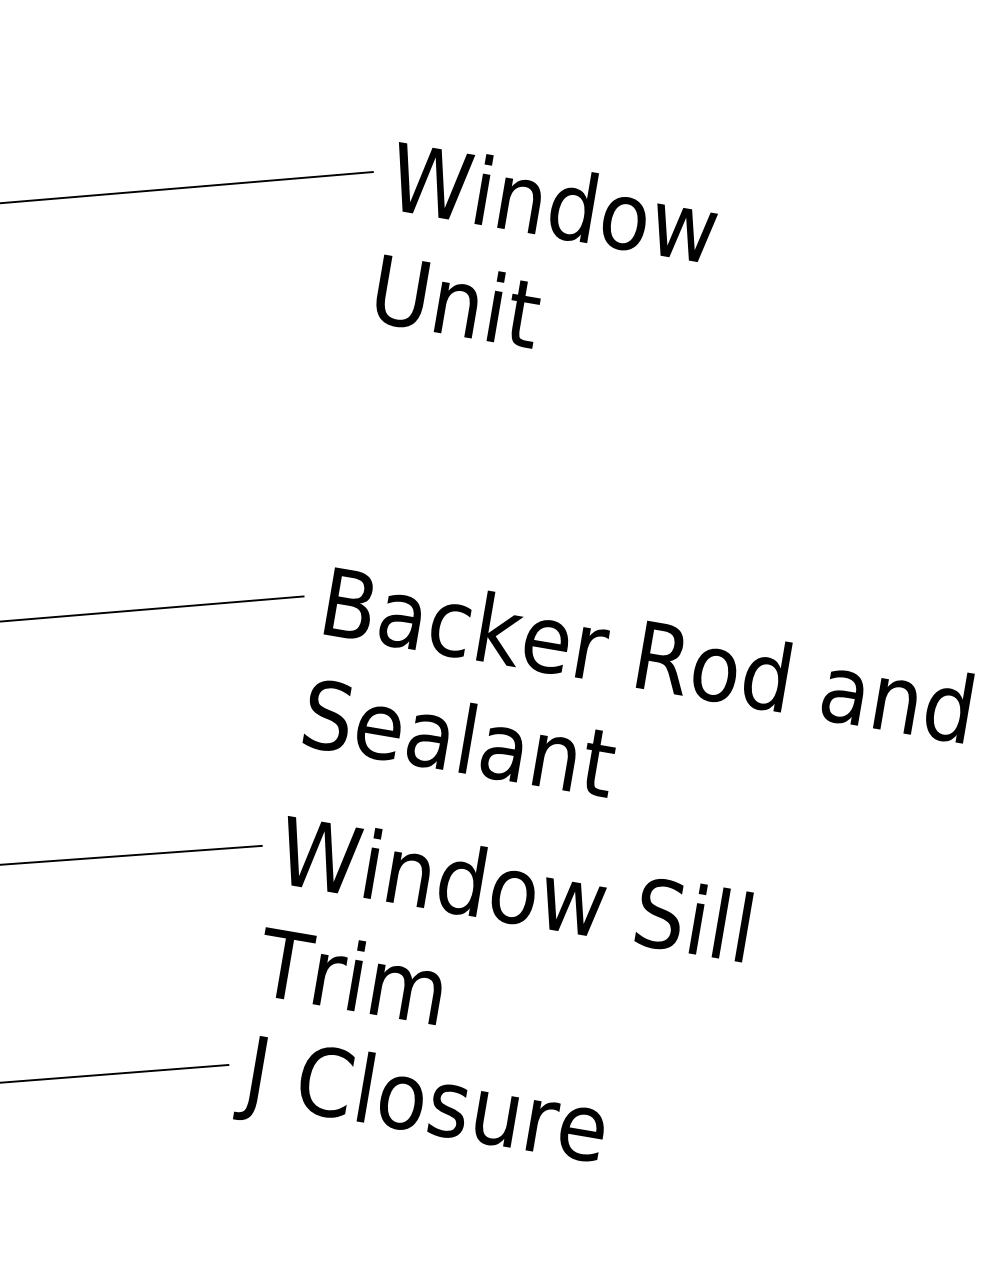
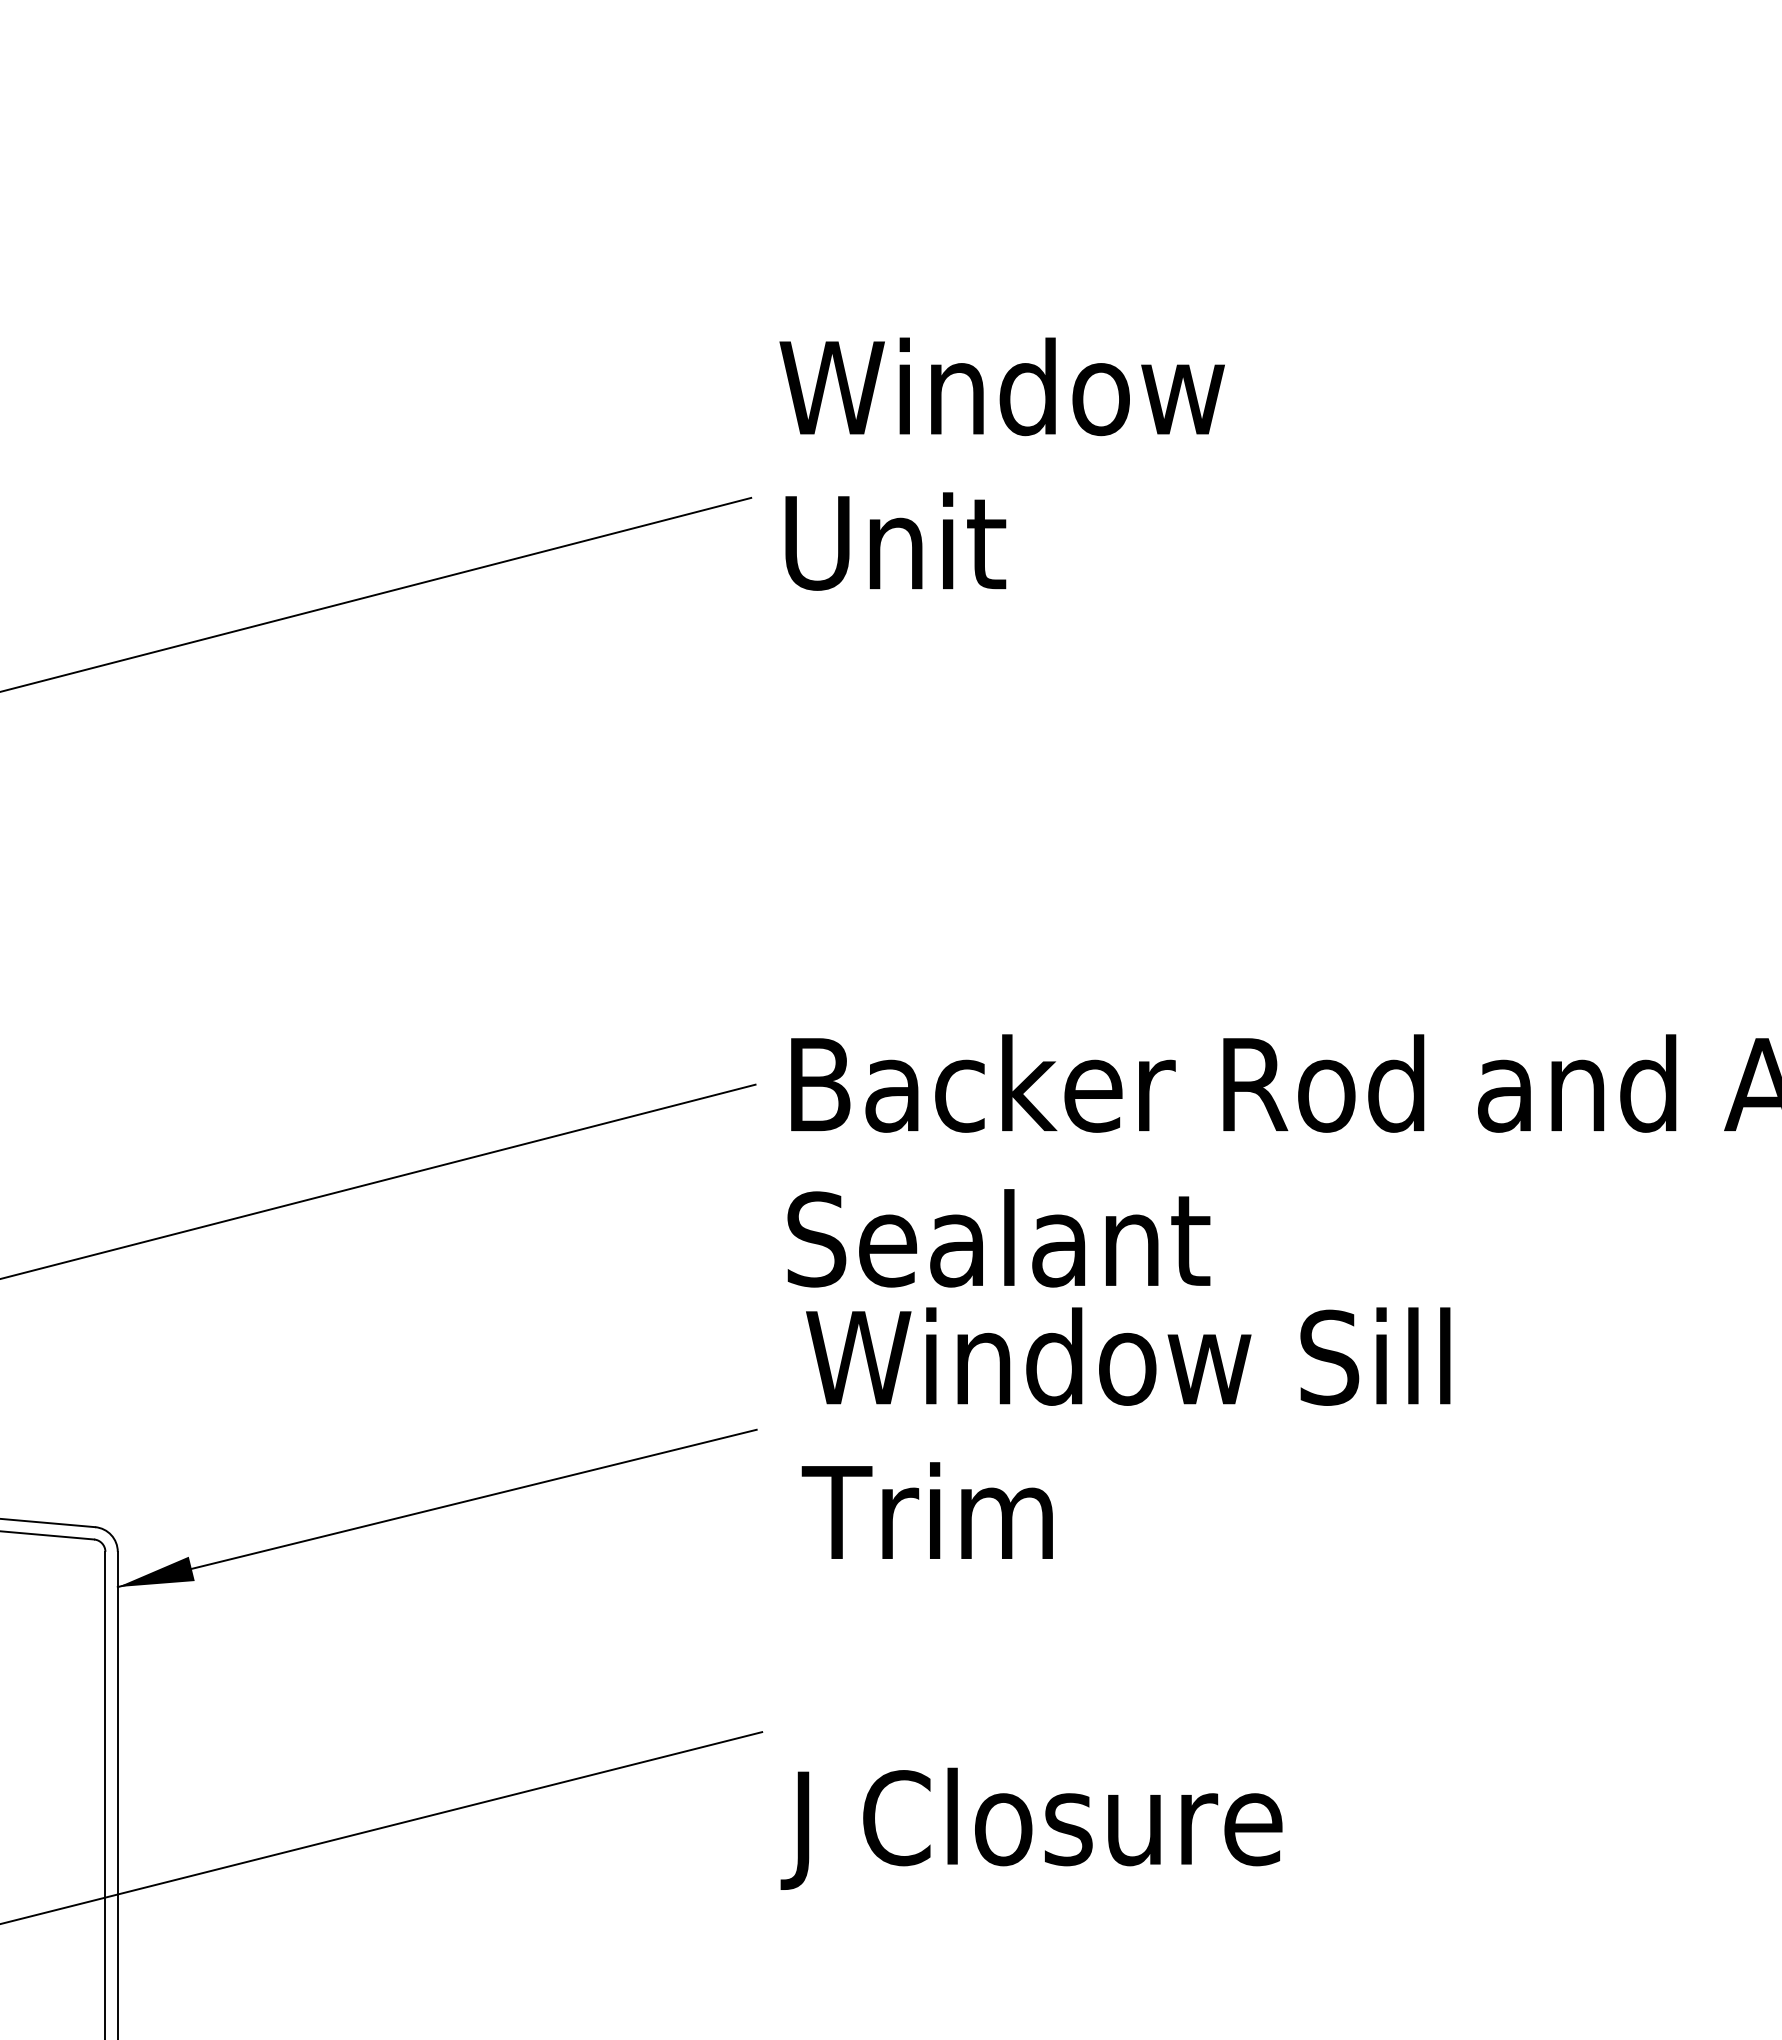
text: (544, 257) -> (1001, 463), moved
text: (503, 942) -> (1125, 1432), moved
text: (421, 1105) -> (1031, 1828), moved

